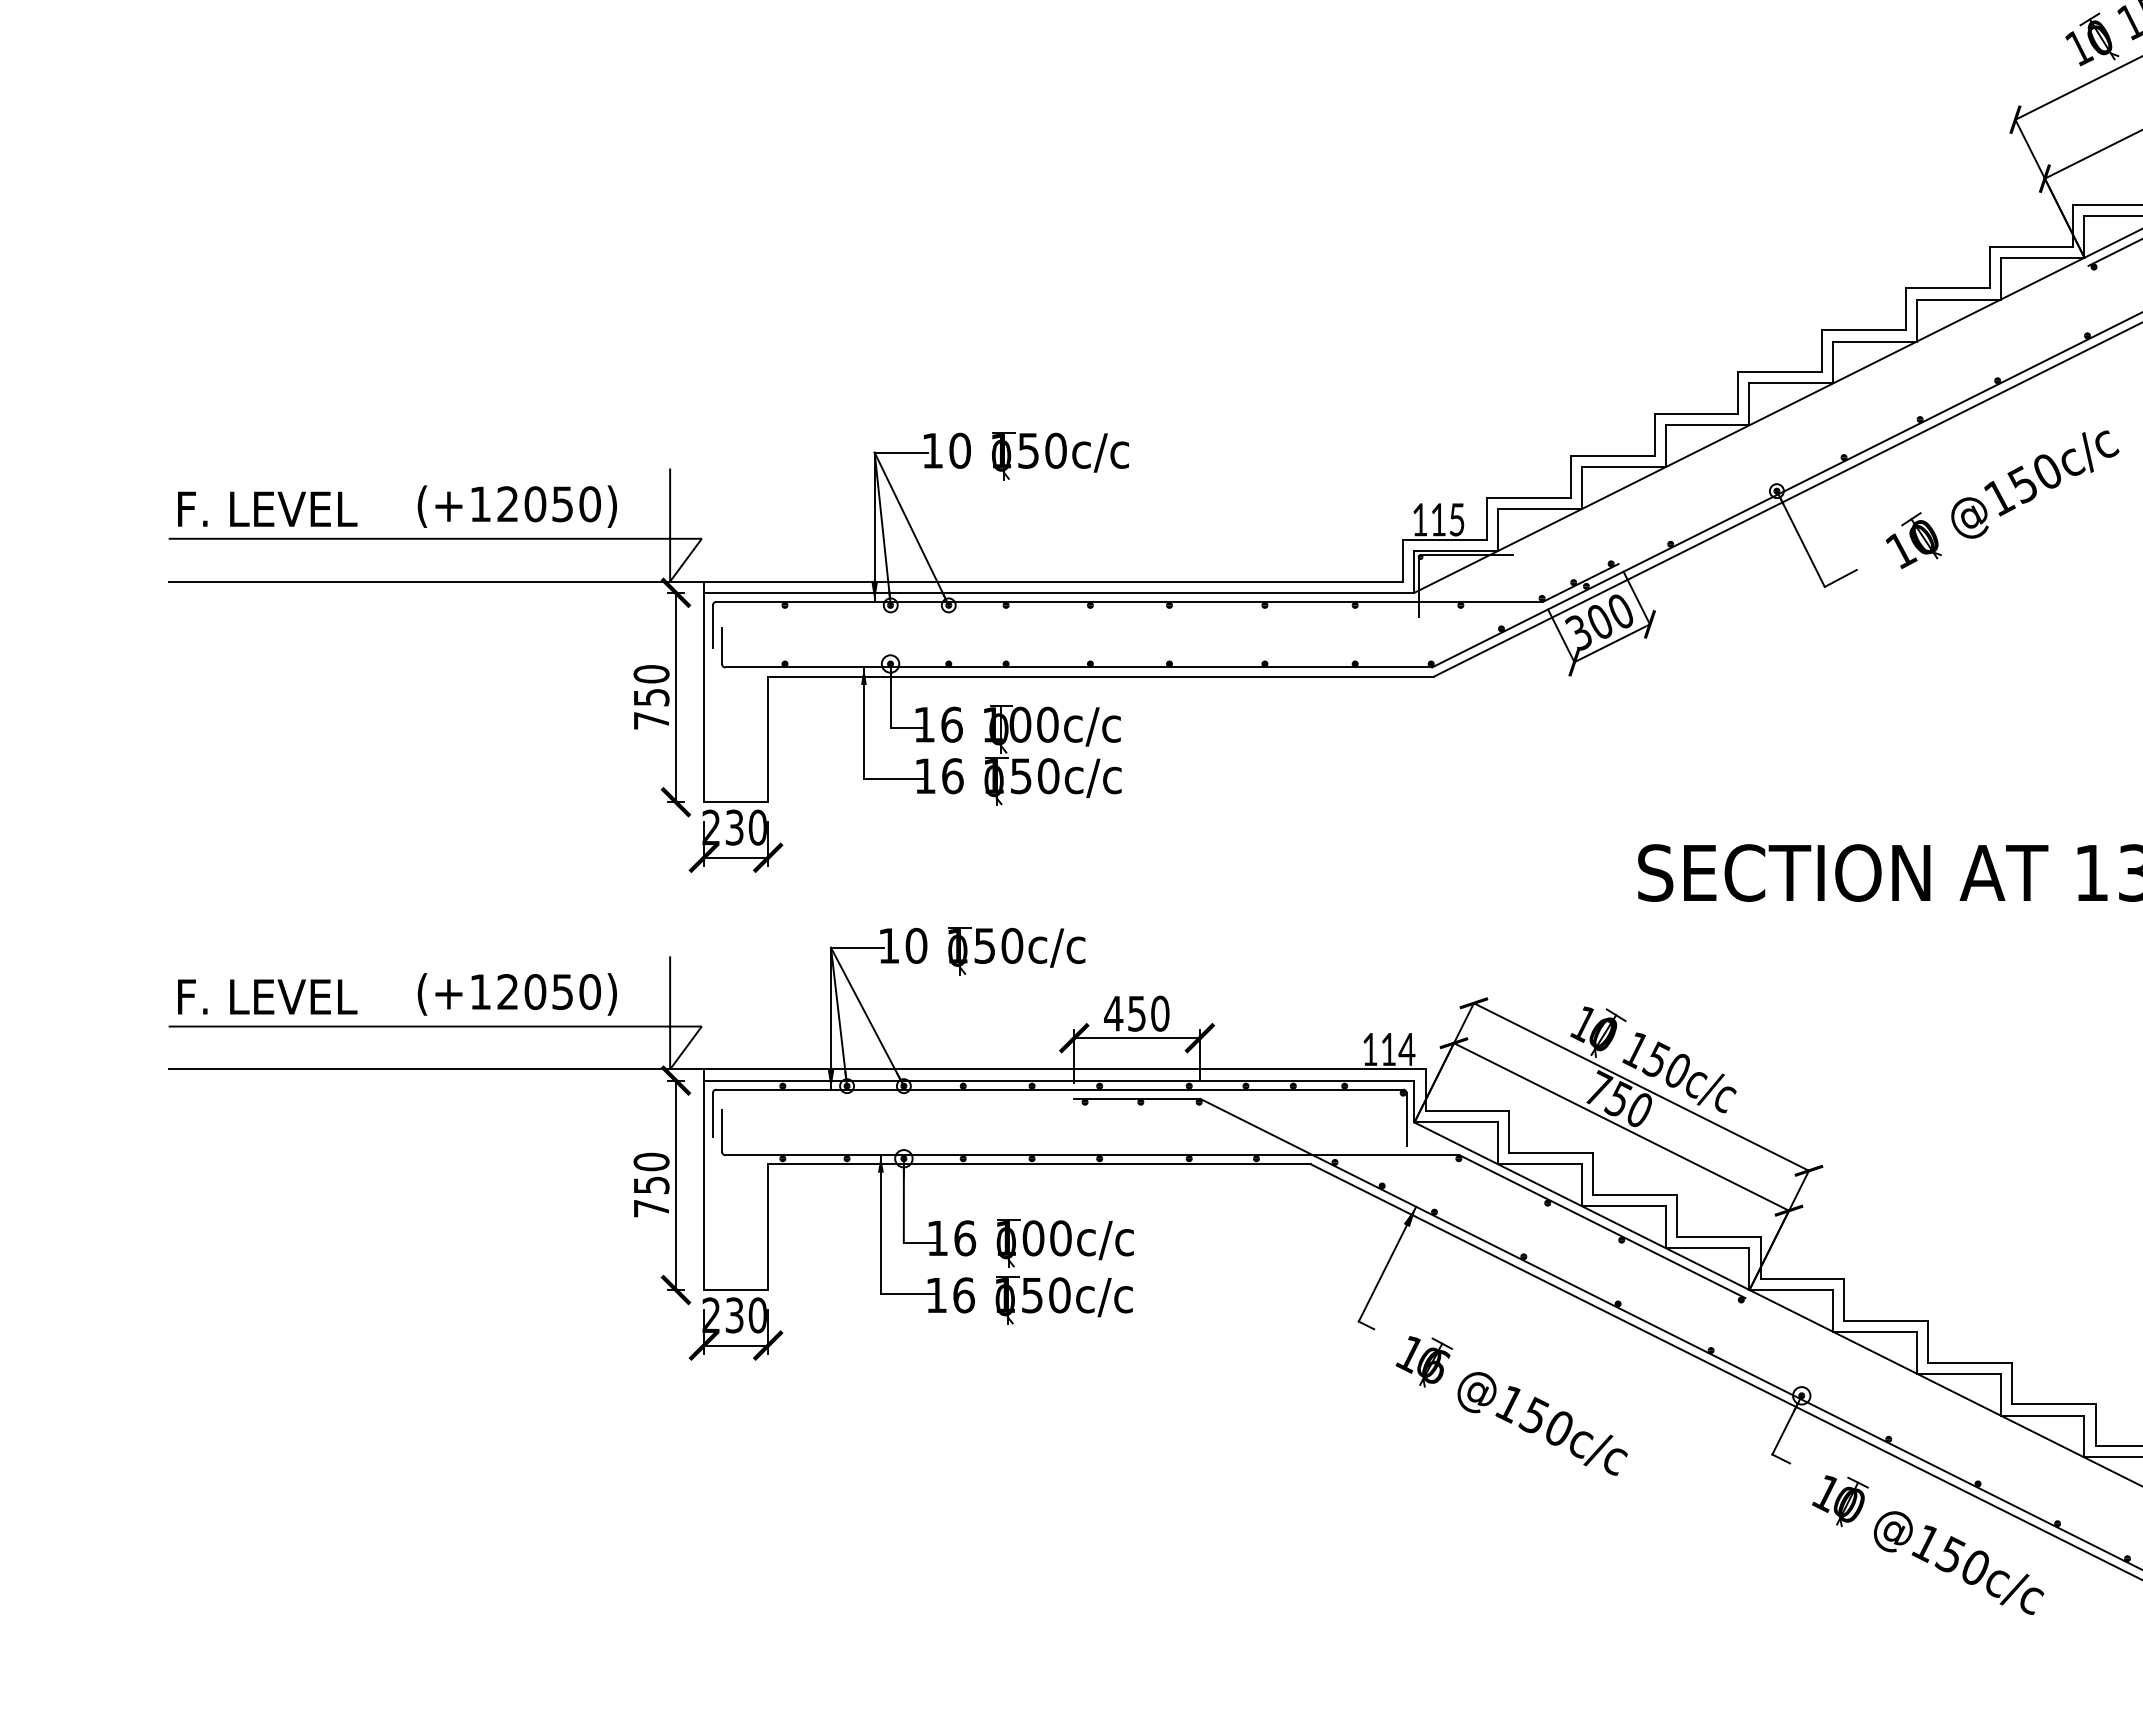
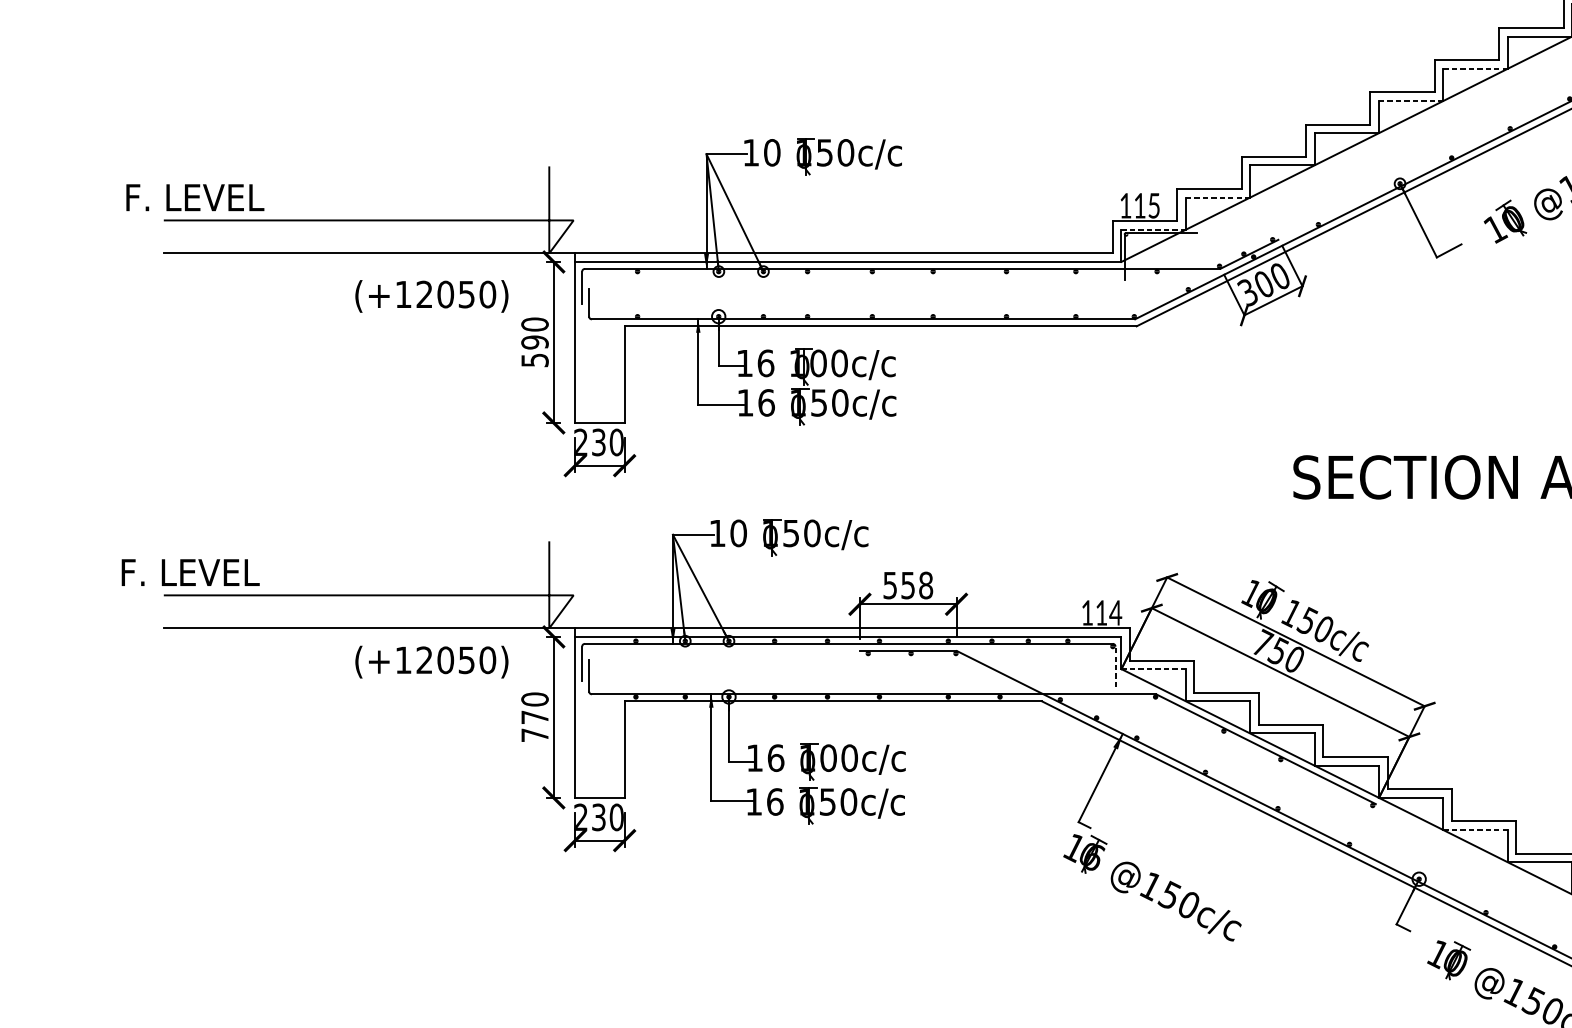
line: (1875, 341) -> (1475, 68), solid -> dashed
line: (1791, 383) -> (1411, 101), solid -> dashed
text: (516, 506) -> (431, 296), moved
text: (267, 508) -> (195, 197), moved
line: (1540, 509) -> (1218, 197), solid -> dashed
line: (1456, 550) -> (1153, 229), solid -> dashed
text: (651, 708) -> (534, 350), 750 -> 590
text: (516, 994) -> (431, 662), moved
text: (267, 996) -> (190, 572), moved
text: (1136, 1013) -> (907, 585), 450 -> 558
line: (1406, 1119) -> (1115, 666), solid -> dashed
line: (1456, 1122) -> (1153, 669), solid -> dashed
text: (651, 1185) -> (534, 717), 750 -> 770
line: (1875, 1331) -> (1475, 829), solid -> dashed
part: (1511, 1405) -> (1152, 887), moved

